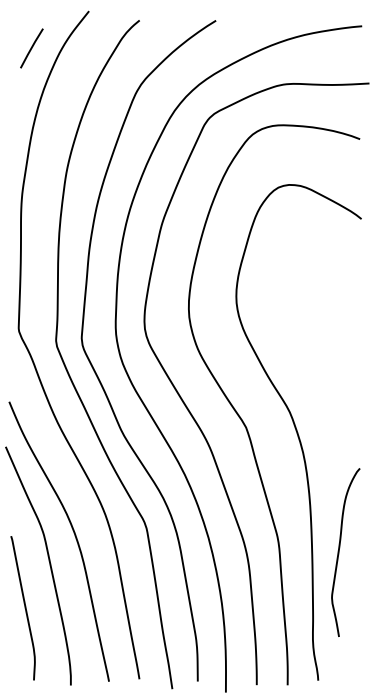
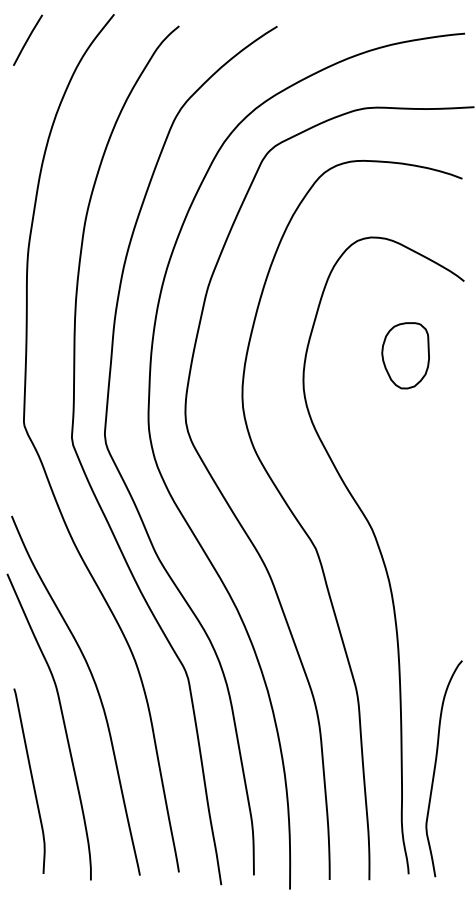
line: (31, 48) -> (27, 40), moved
part: (315, 276) -> (405, 355), added
curve: (339, 552) -> (435, 768), moved

